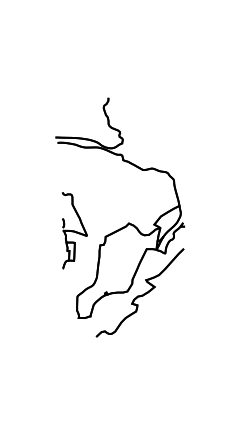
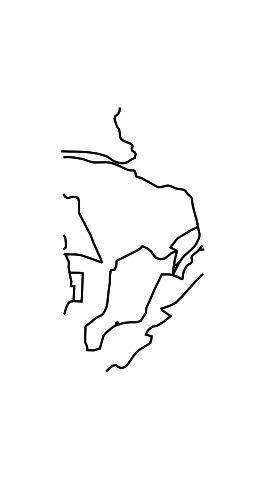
part: (74, 230) -> (82, 253), size x1.43

